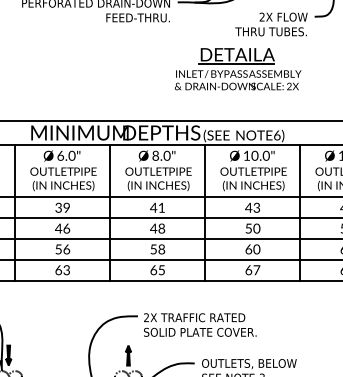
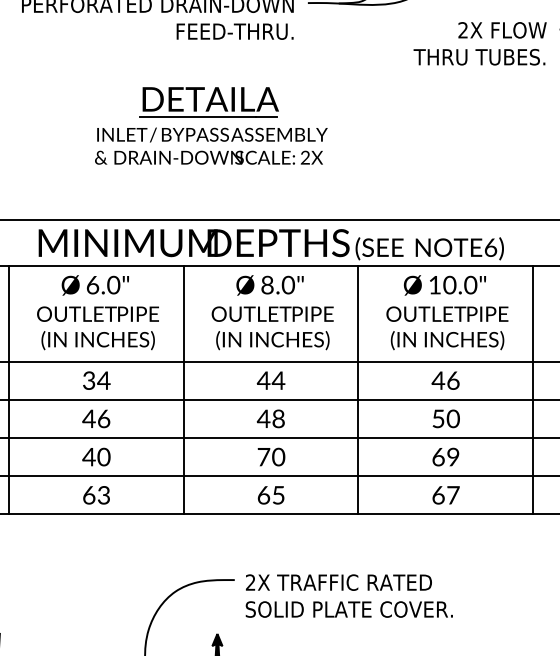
part: (238, 69) -> (211, 126), moved
text: (256, 206) -> (452, 378), 43 -> 46
text: (66, 207) -> (103, 380), 39 -> 34
text: (161, 207) -> (278, 380), 41 -> 44
text: (62, 249) -> (96, 457), 56 -> 40
text: (157, 249) -> (270, 457), 58 -> 70
text: (256, 249) -> (452, 457), 60 -> 69

